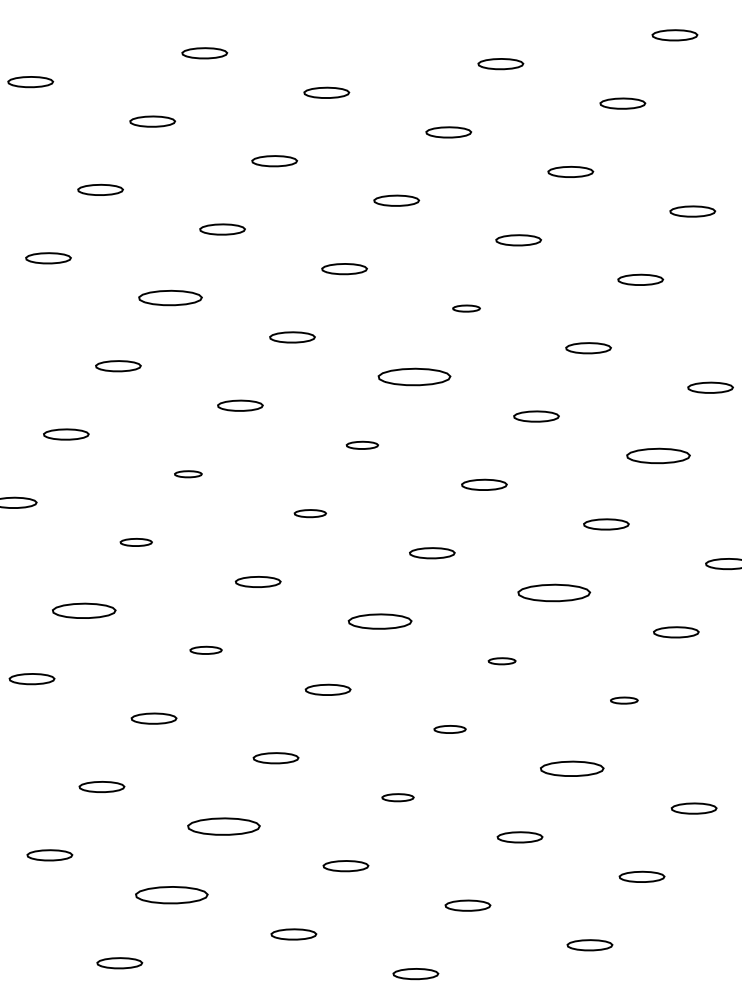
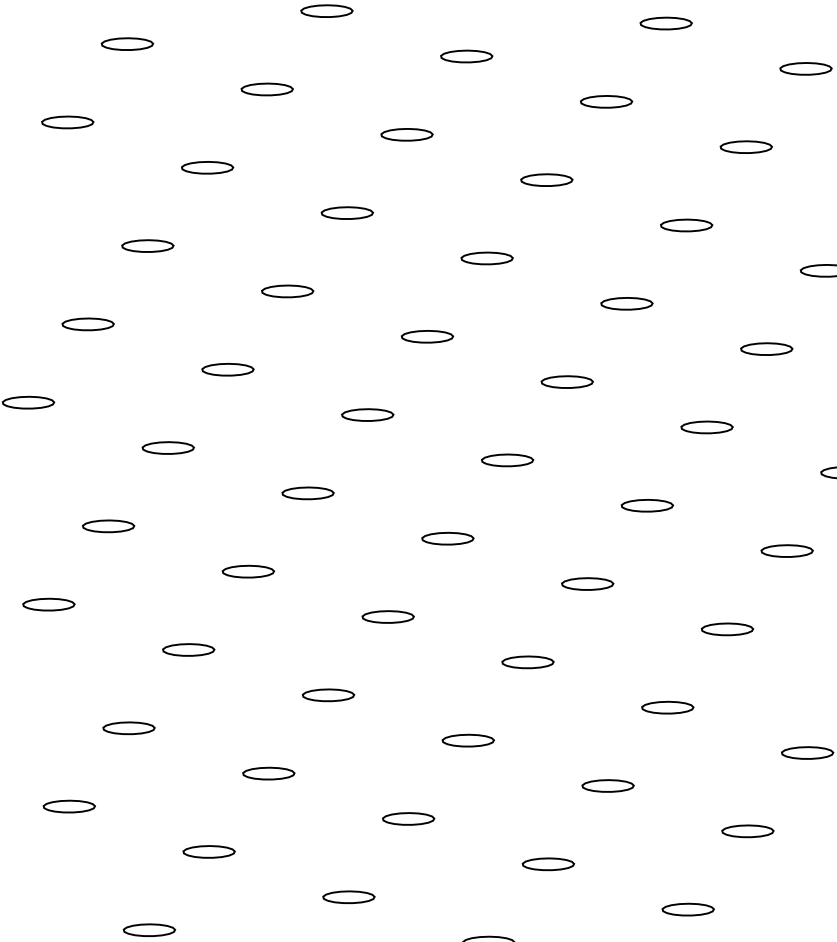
part: (170, 297) -> (207, 167), size x0.71
part: (466, 308) -> (546, 179), size x1.67
part: (414, 376) -> (487, 257), size x0.62
part: (362, 445) -> (427, 336), size x1.43
part: (658, 456) -> (766, 349), size x0.71
part: (188, 474) -> (228, 370), size x1.67
part: (310, 513) -> (367, 414), size x1.43
part: (136, 542) -> (168, 448), size x1.43
part: (554, 592) -> (647, 505), size x0.62
part: (83, 610) -> (107, 526), size x0.71
part: (380, 621) -> (448, 538), size x0.71
part: (205, 650) -> (247, 571), size x1.43
part: (501, 661) -> (586, 584), size x1.67
part: (624, 700) -> (727, 629), size x1.67
part: (449, 729) -> (527, 662), size x1.43
part: (571, 769) -> (667, 708), size x0.71
part: (397, 797) -> (467, 740), size x1.43
part: (223, 826) -> (268, 773), size x0.62
part: (171, 894) -> (208, 851), size x0.62

